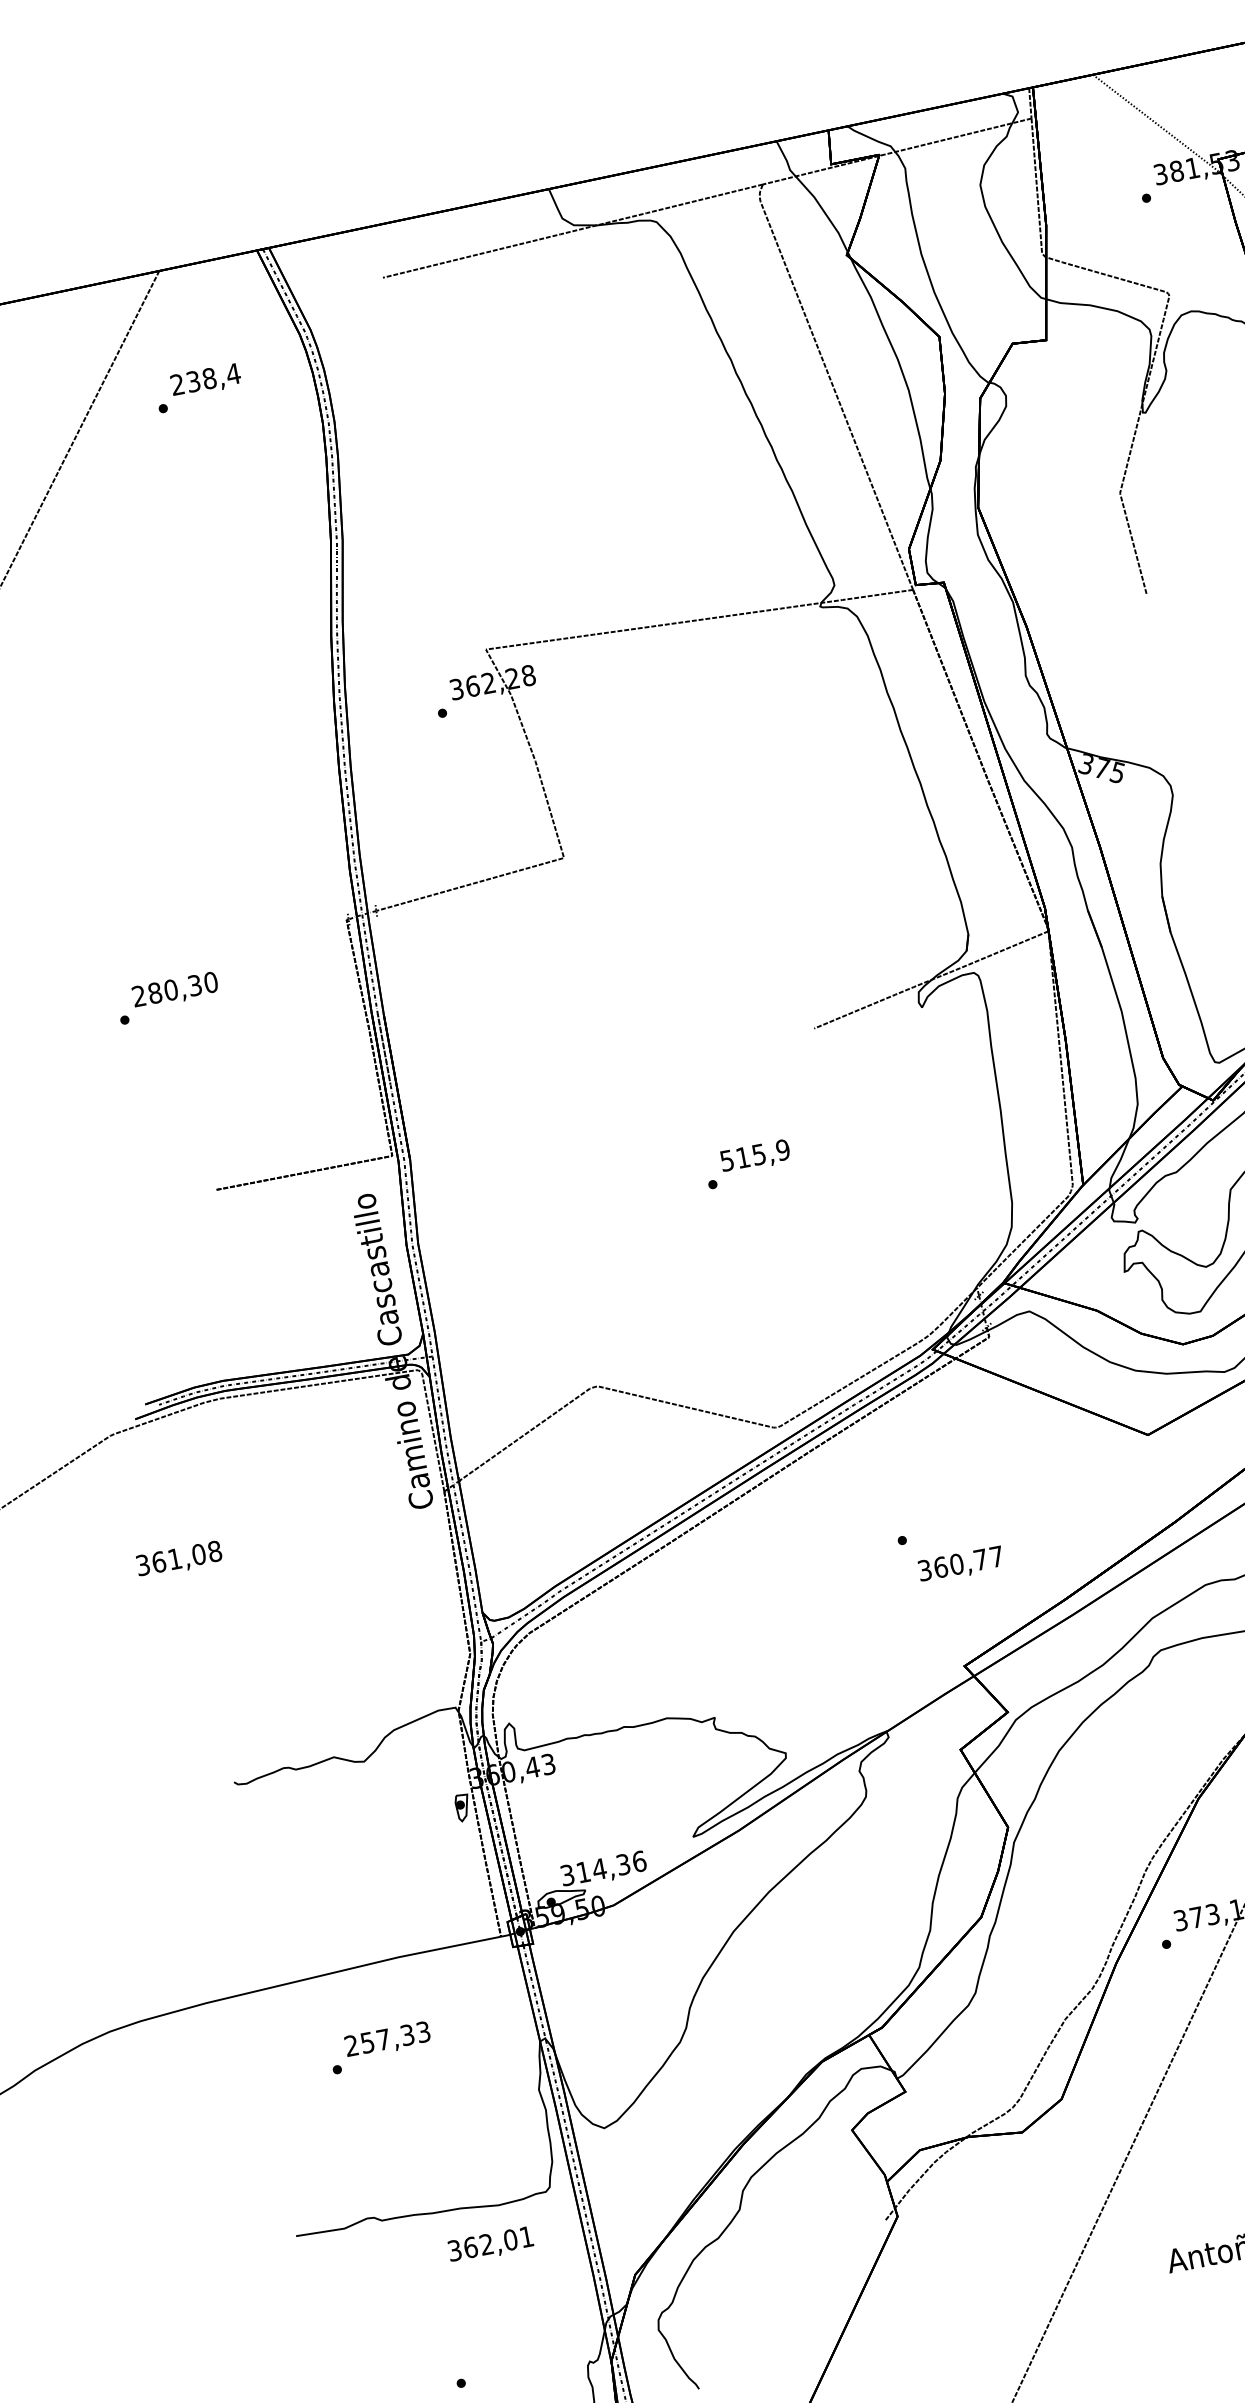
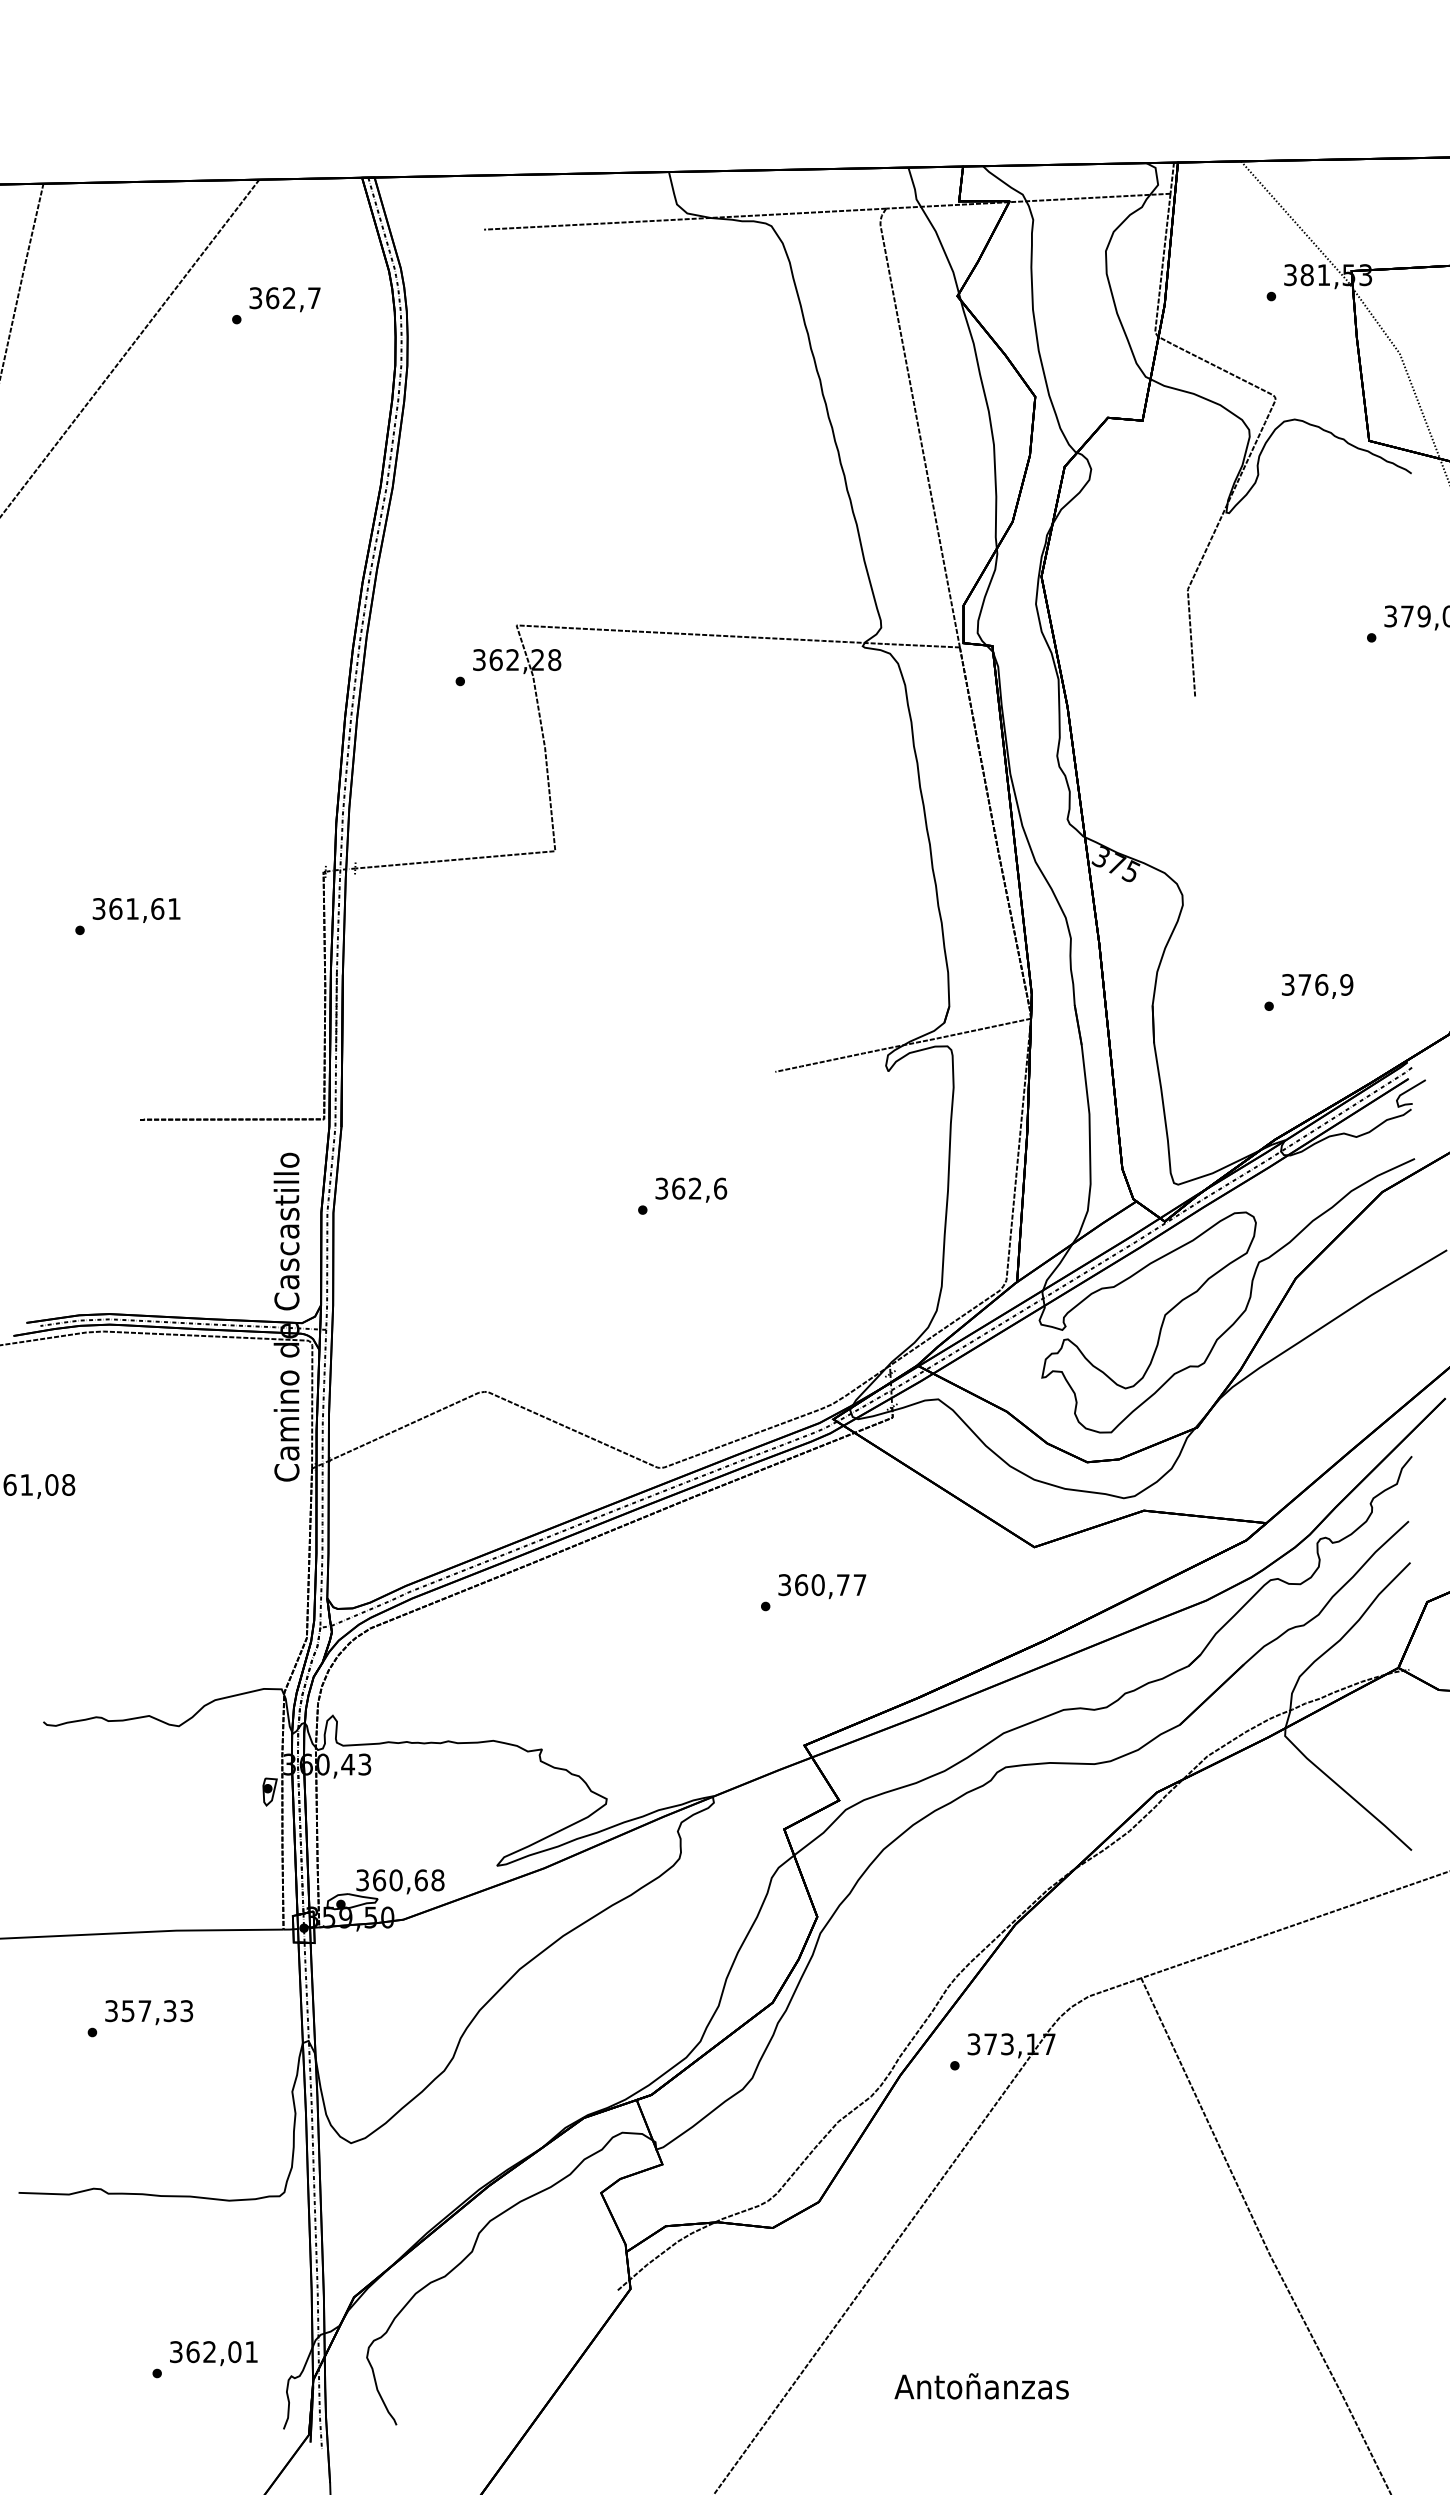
text: (205, 379) -> (285, 298), 238,4 -> 362,7
text: (174, 988) -> (136, 908), 280,30 -> 361,61
text: (755, 1155) -> (691, 1188), 515,9 -> 362,6
text: (961, 1564) -> (822, 1586), moved
text: (611, 1867) -> (408, 1880), 314,36 -> 360,68
text: (351, 2046) -> (111, 2011), 257,33 -> 357,33
text: (490, 2245) -> (213, 2353), moved

